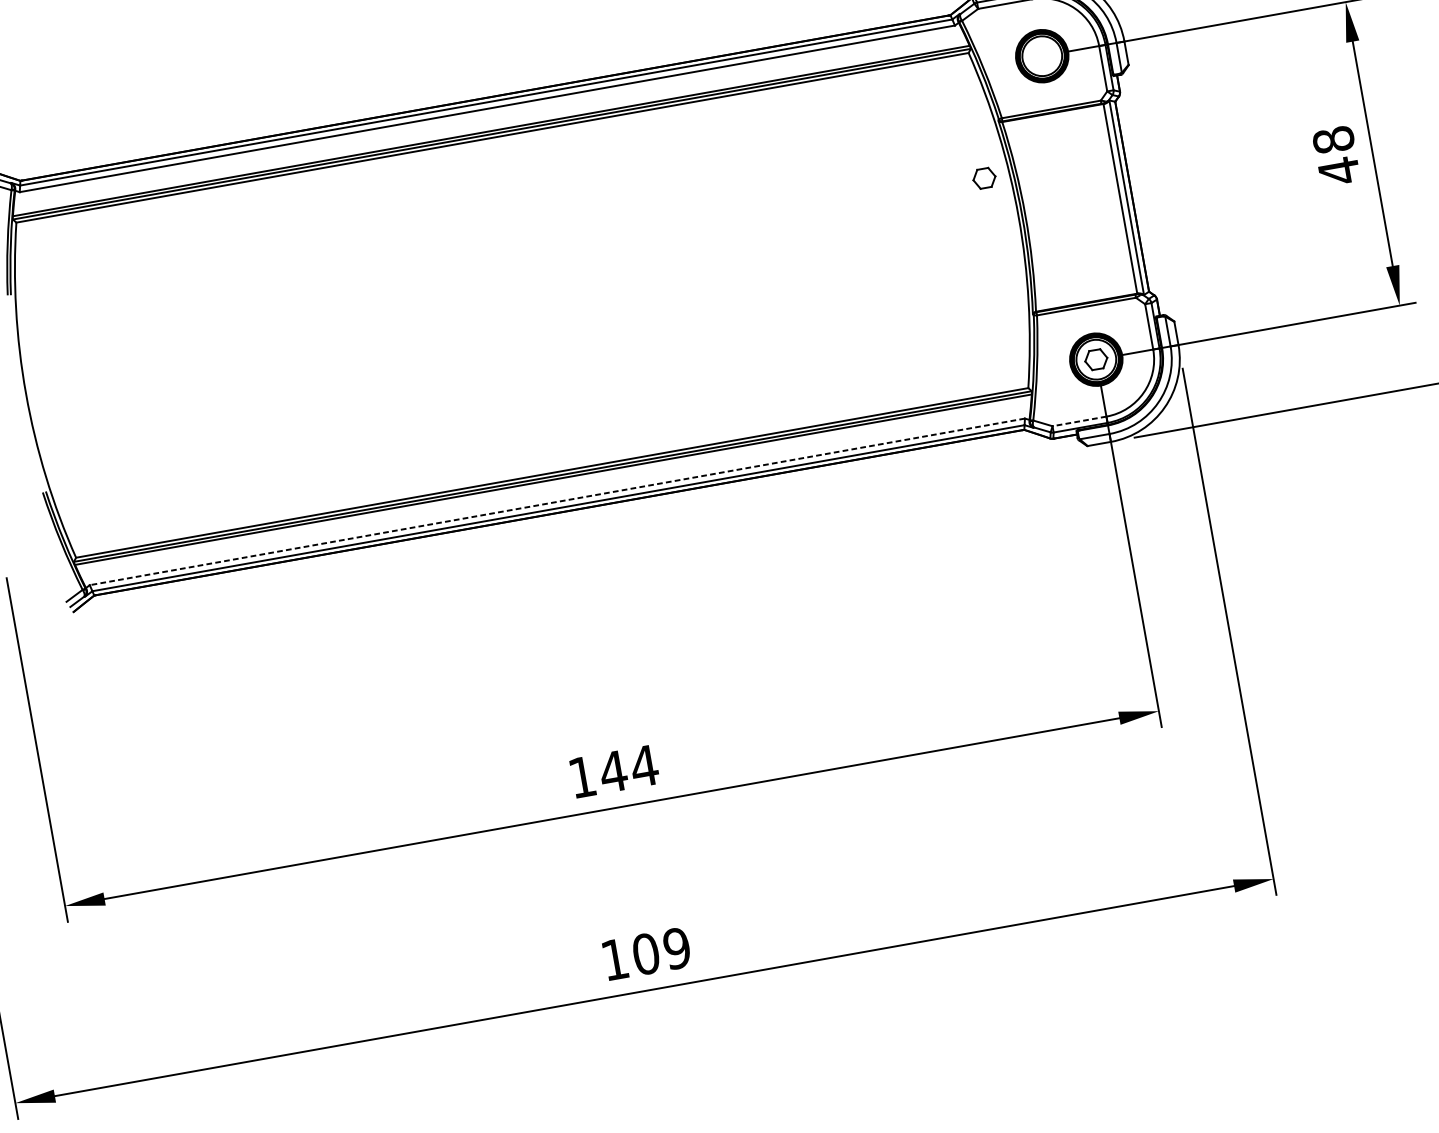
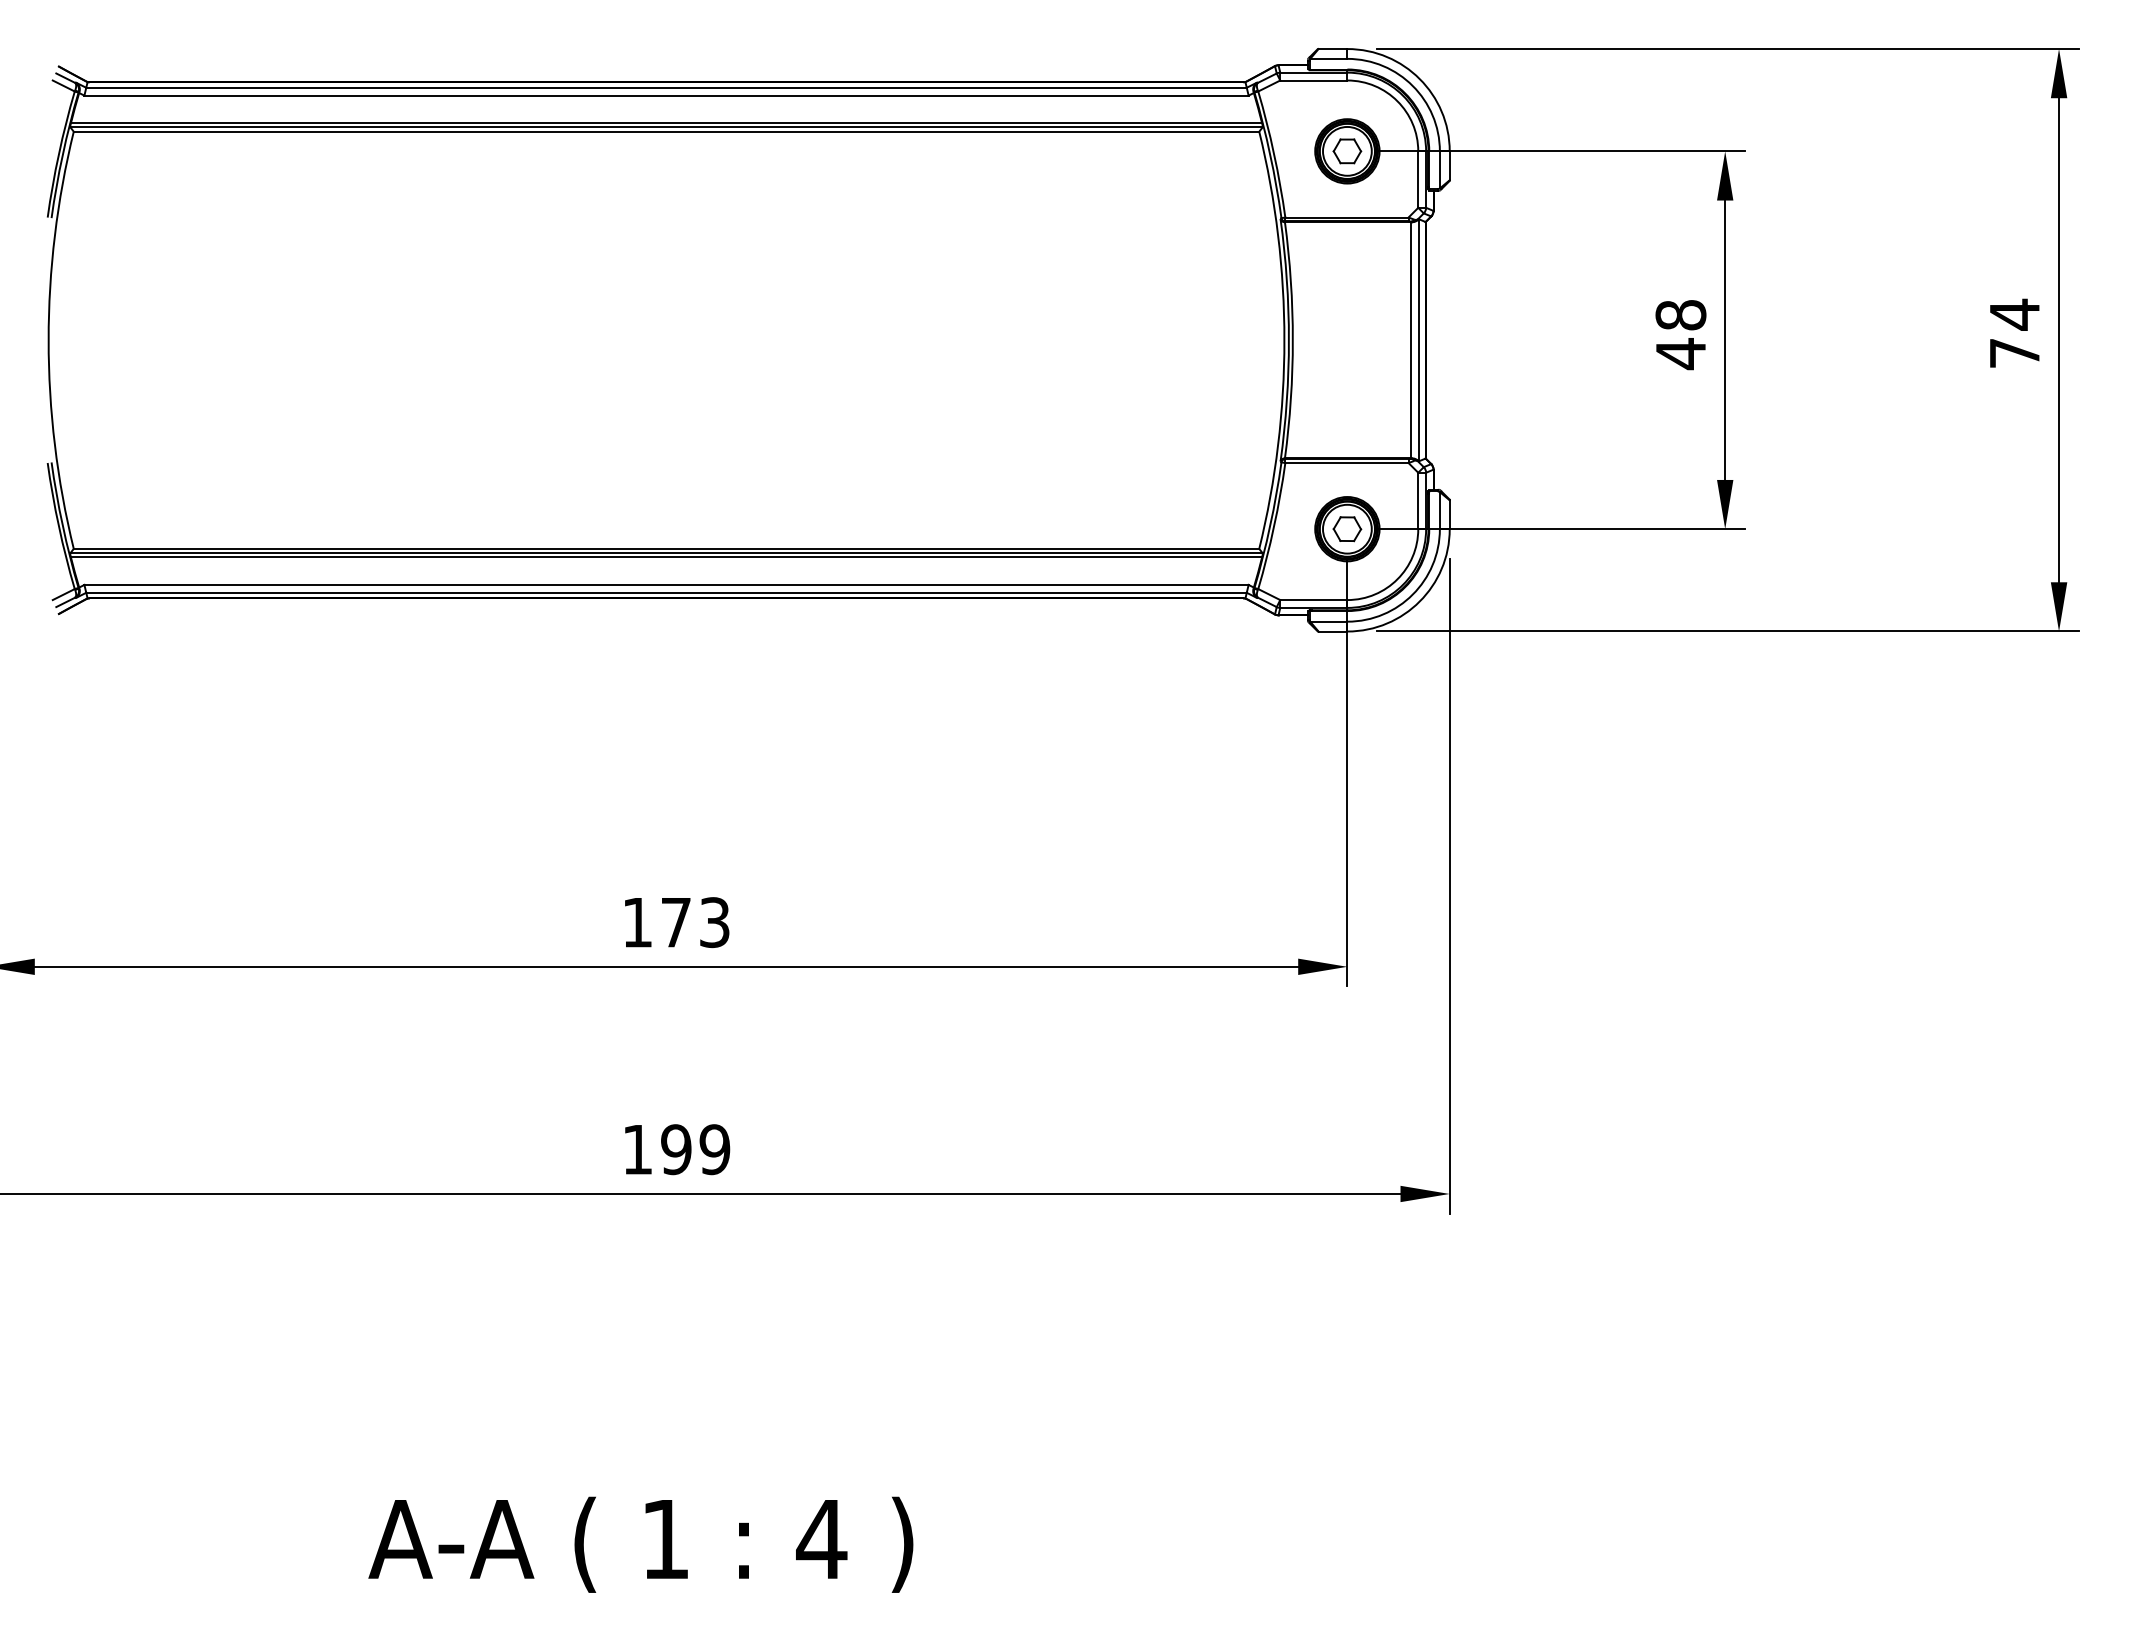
part: (984, 178) -> (1347, 151), moved
line: (1079, 421) -> (1313, 600), dashed -> solid
line: (557, 501) -> (666, 584), dashed -> solid
text: (628, 768) -> (695, 922), 144 -> 173
text: (646, 953) -> (676, 1149), 109 -> 199

